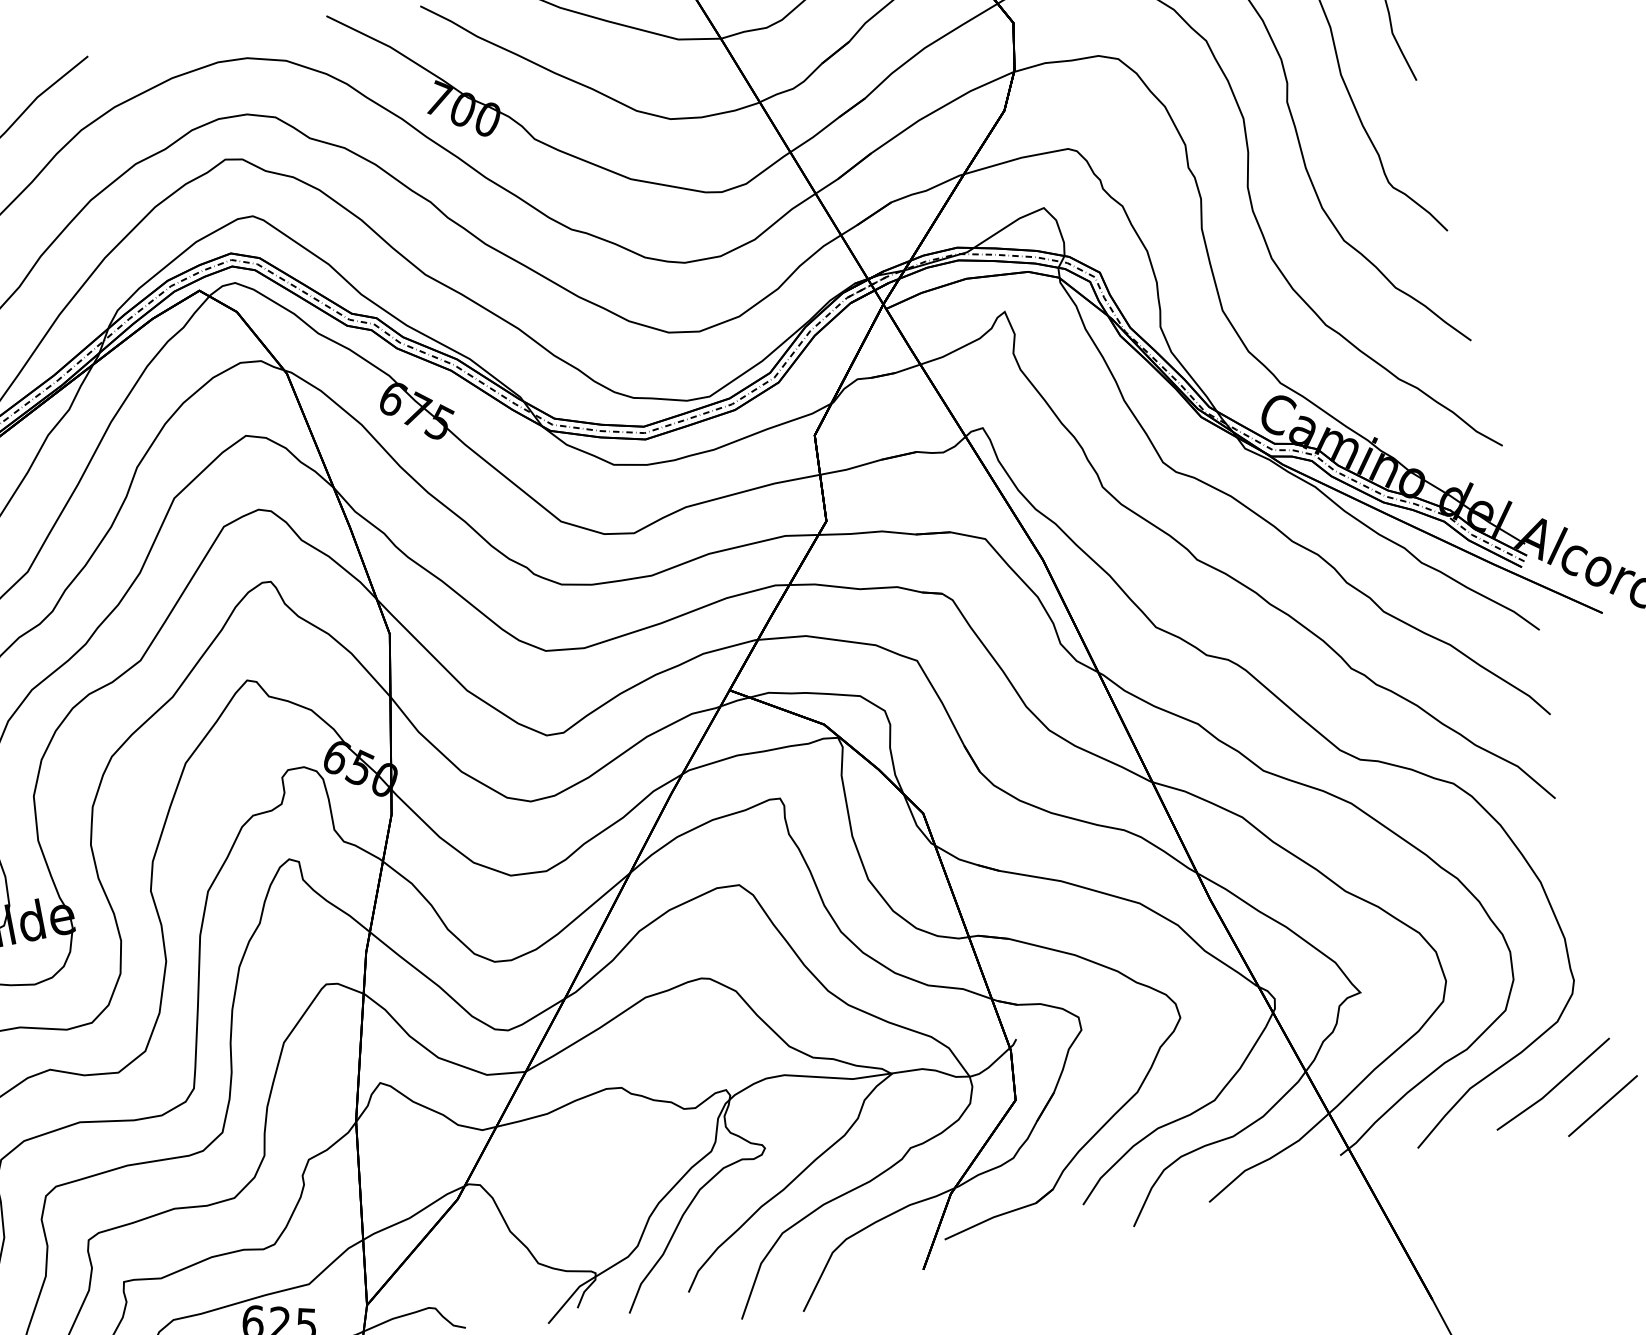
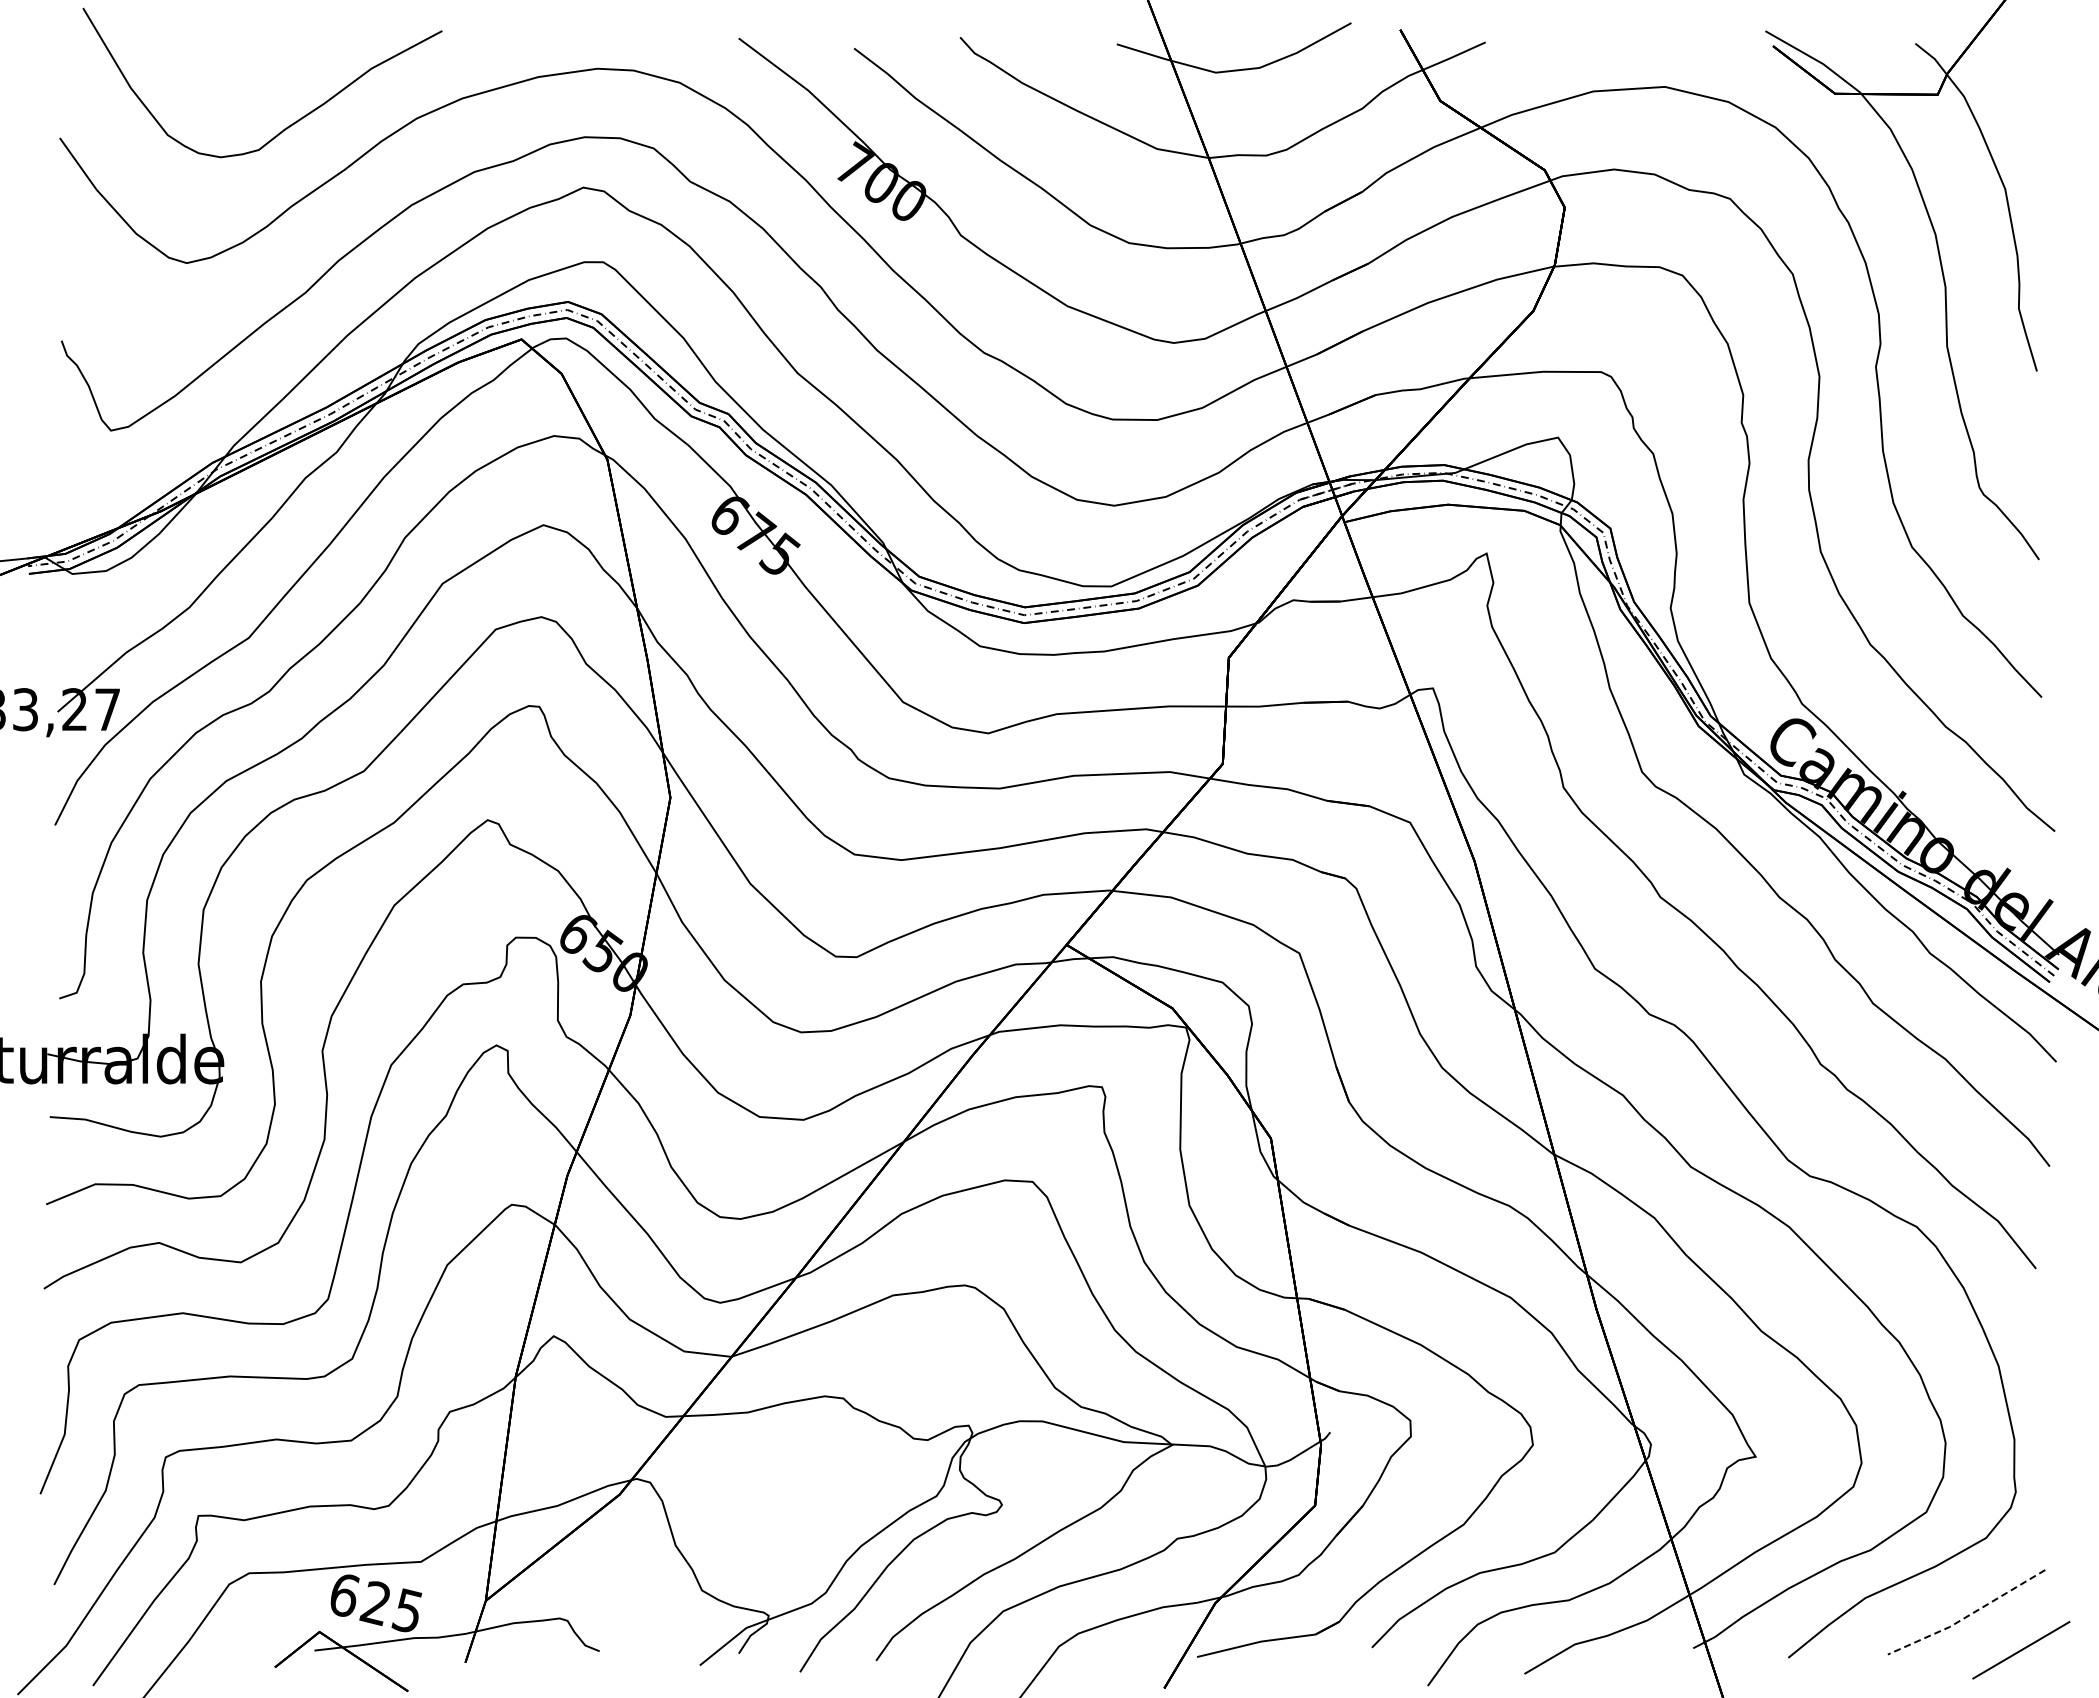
line: (1554, 1087) -> (1967, 1616), solid -> dashed

